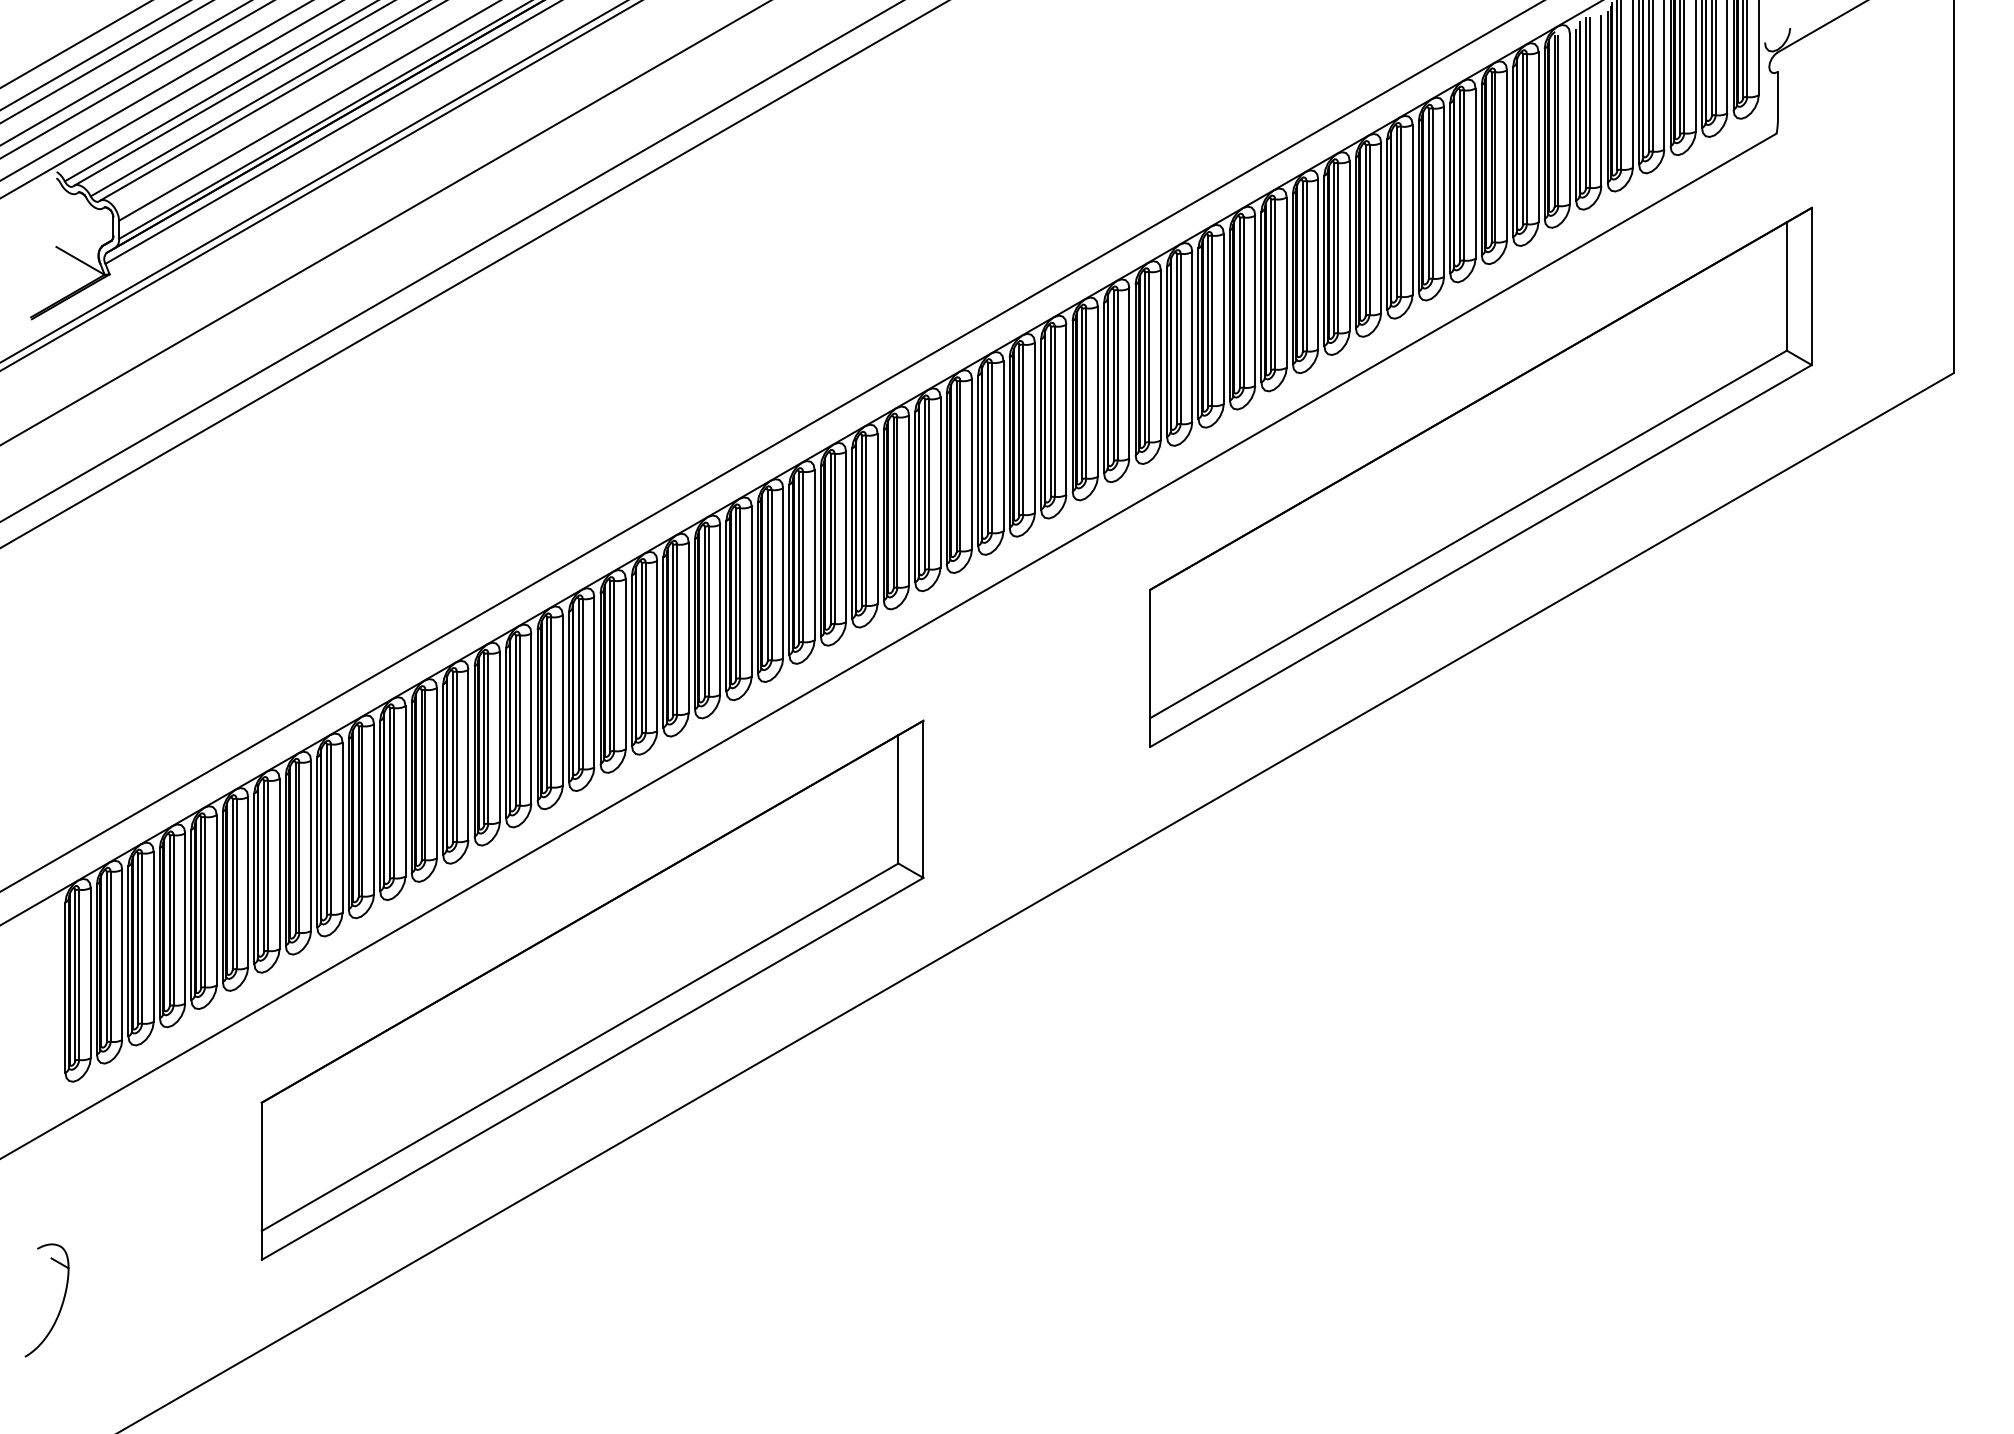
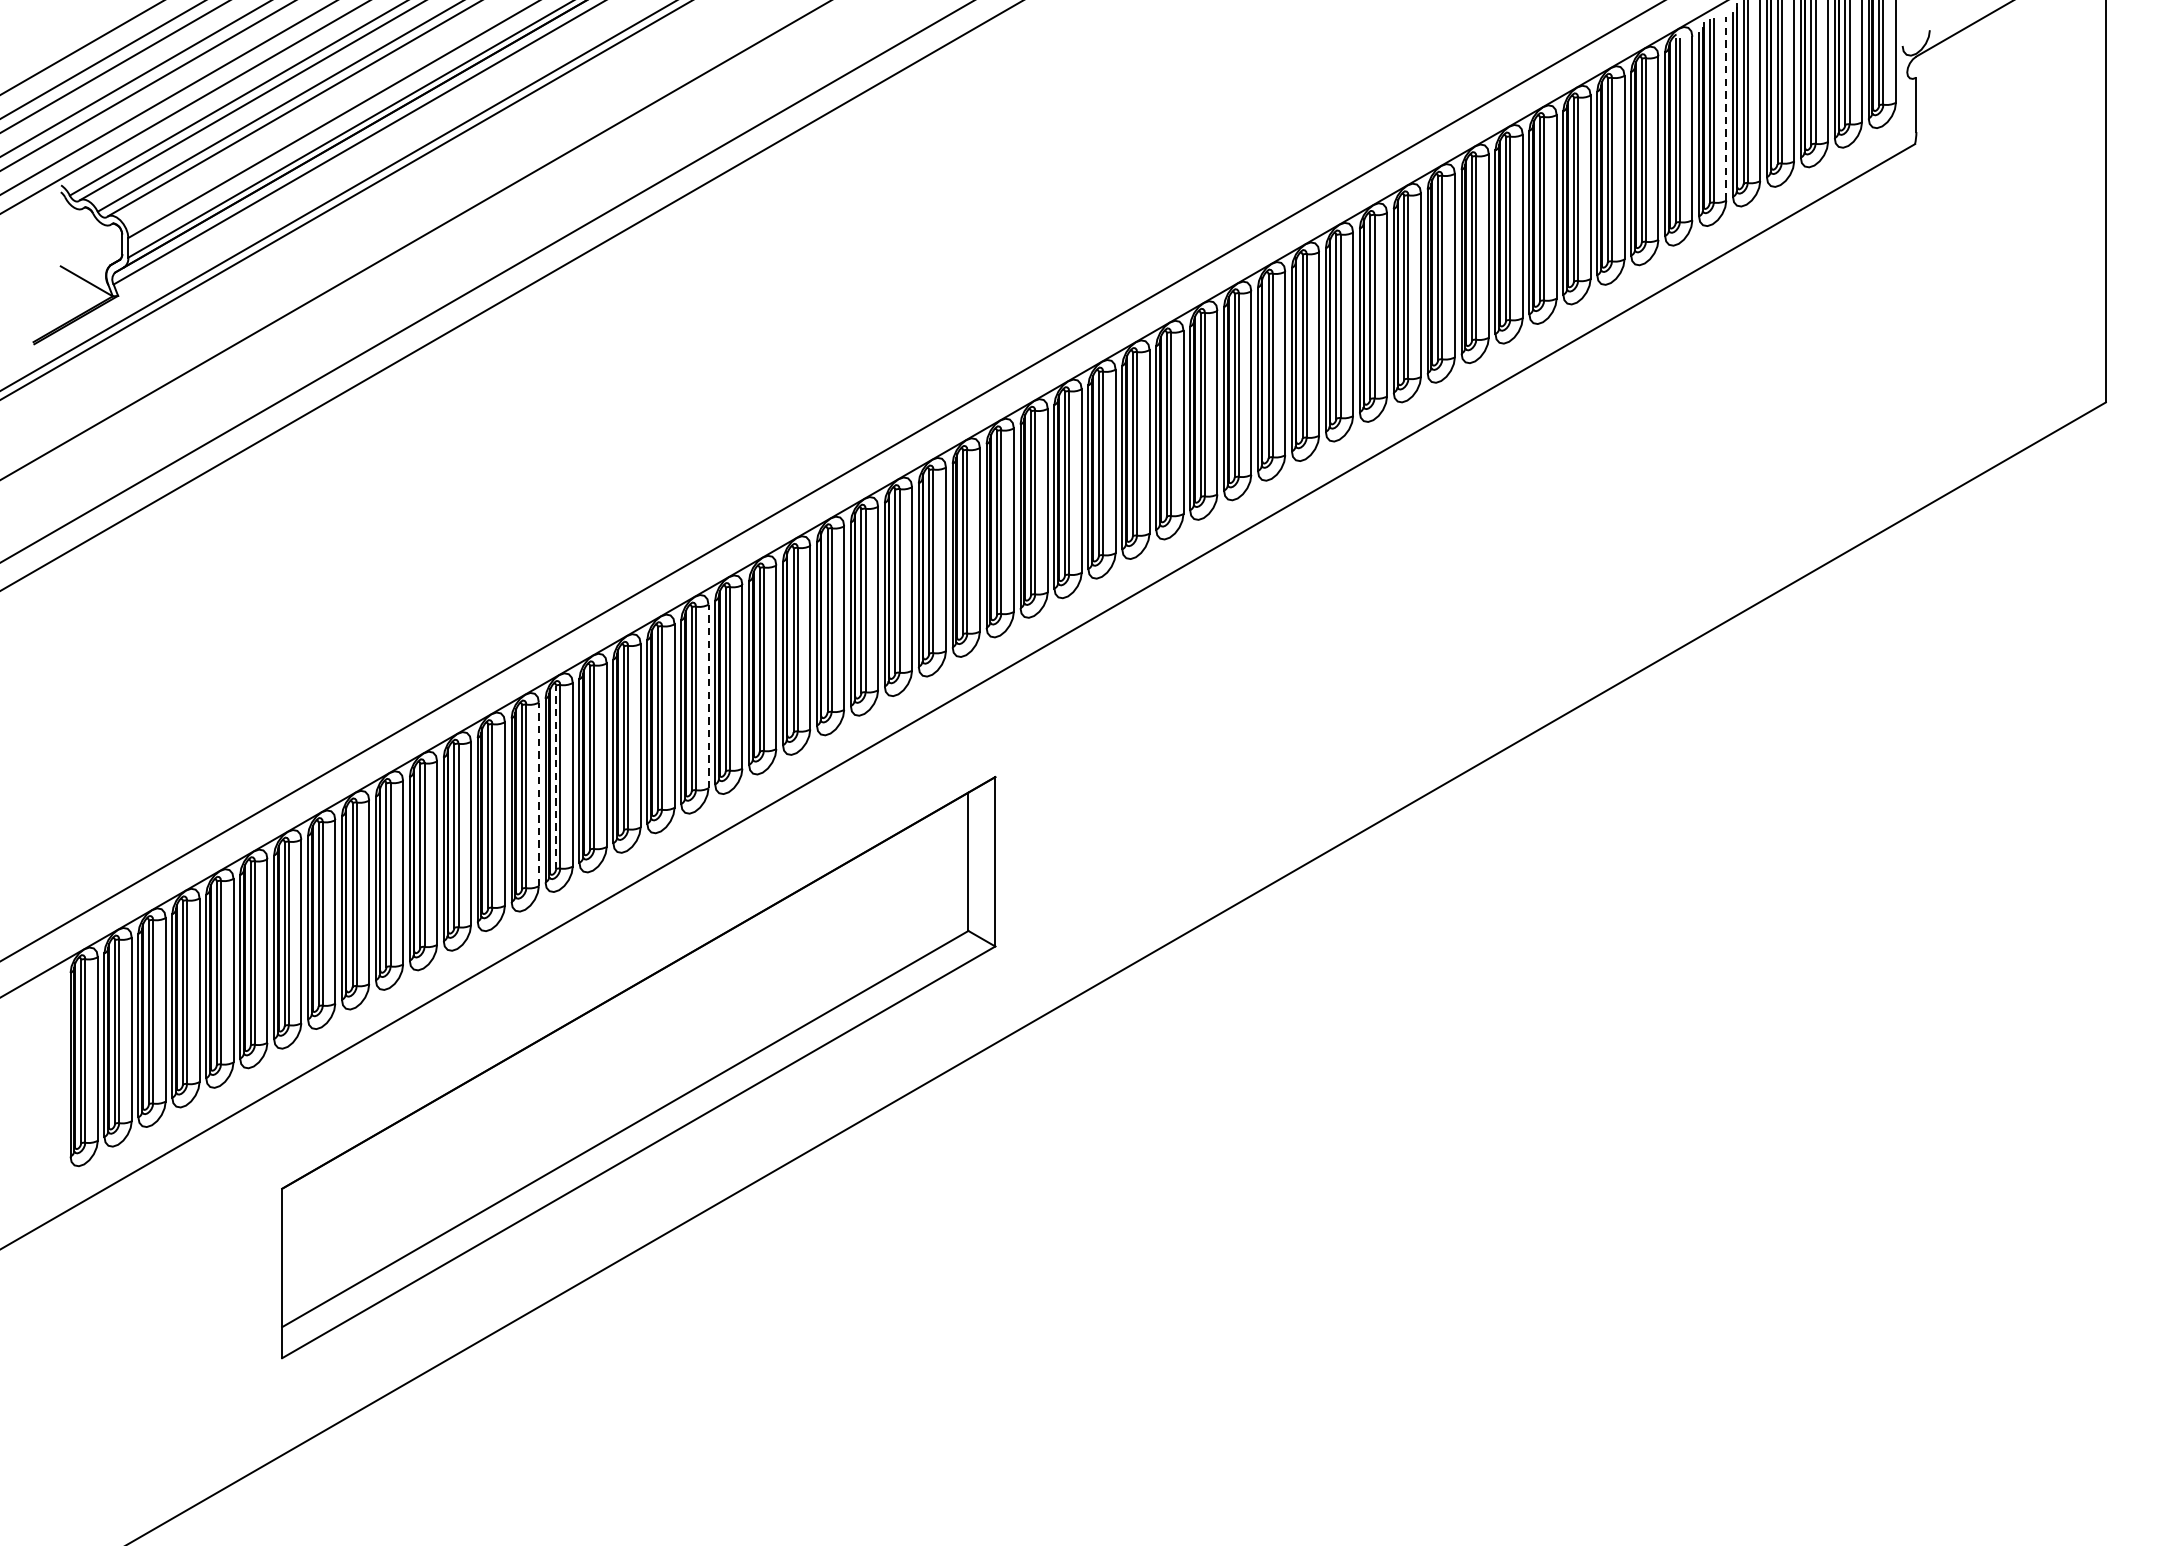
line: (1601, 100) -> (1726, 108), solid -> dashed
part: (1480, 476) -> (1595, 513), removed
line: (657, 645) -> (708, 695), solid -> dashed
line: (515, 720) -> (555, 776), solid -> dashed
line: (499, 736) -> (538, 794), solid -> dashed
part: (60, 1306) -> (65, 1408), removed

